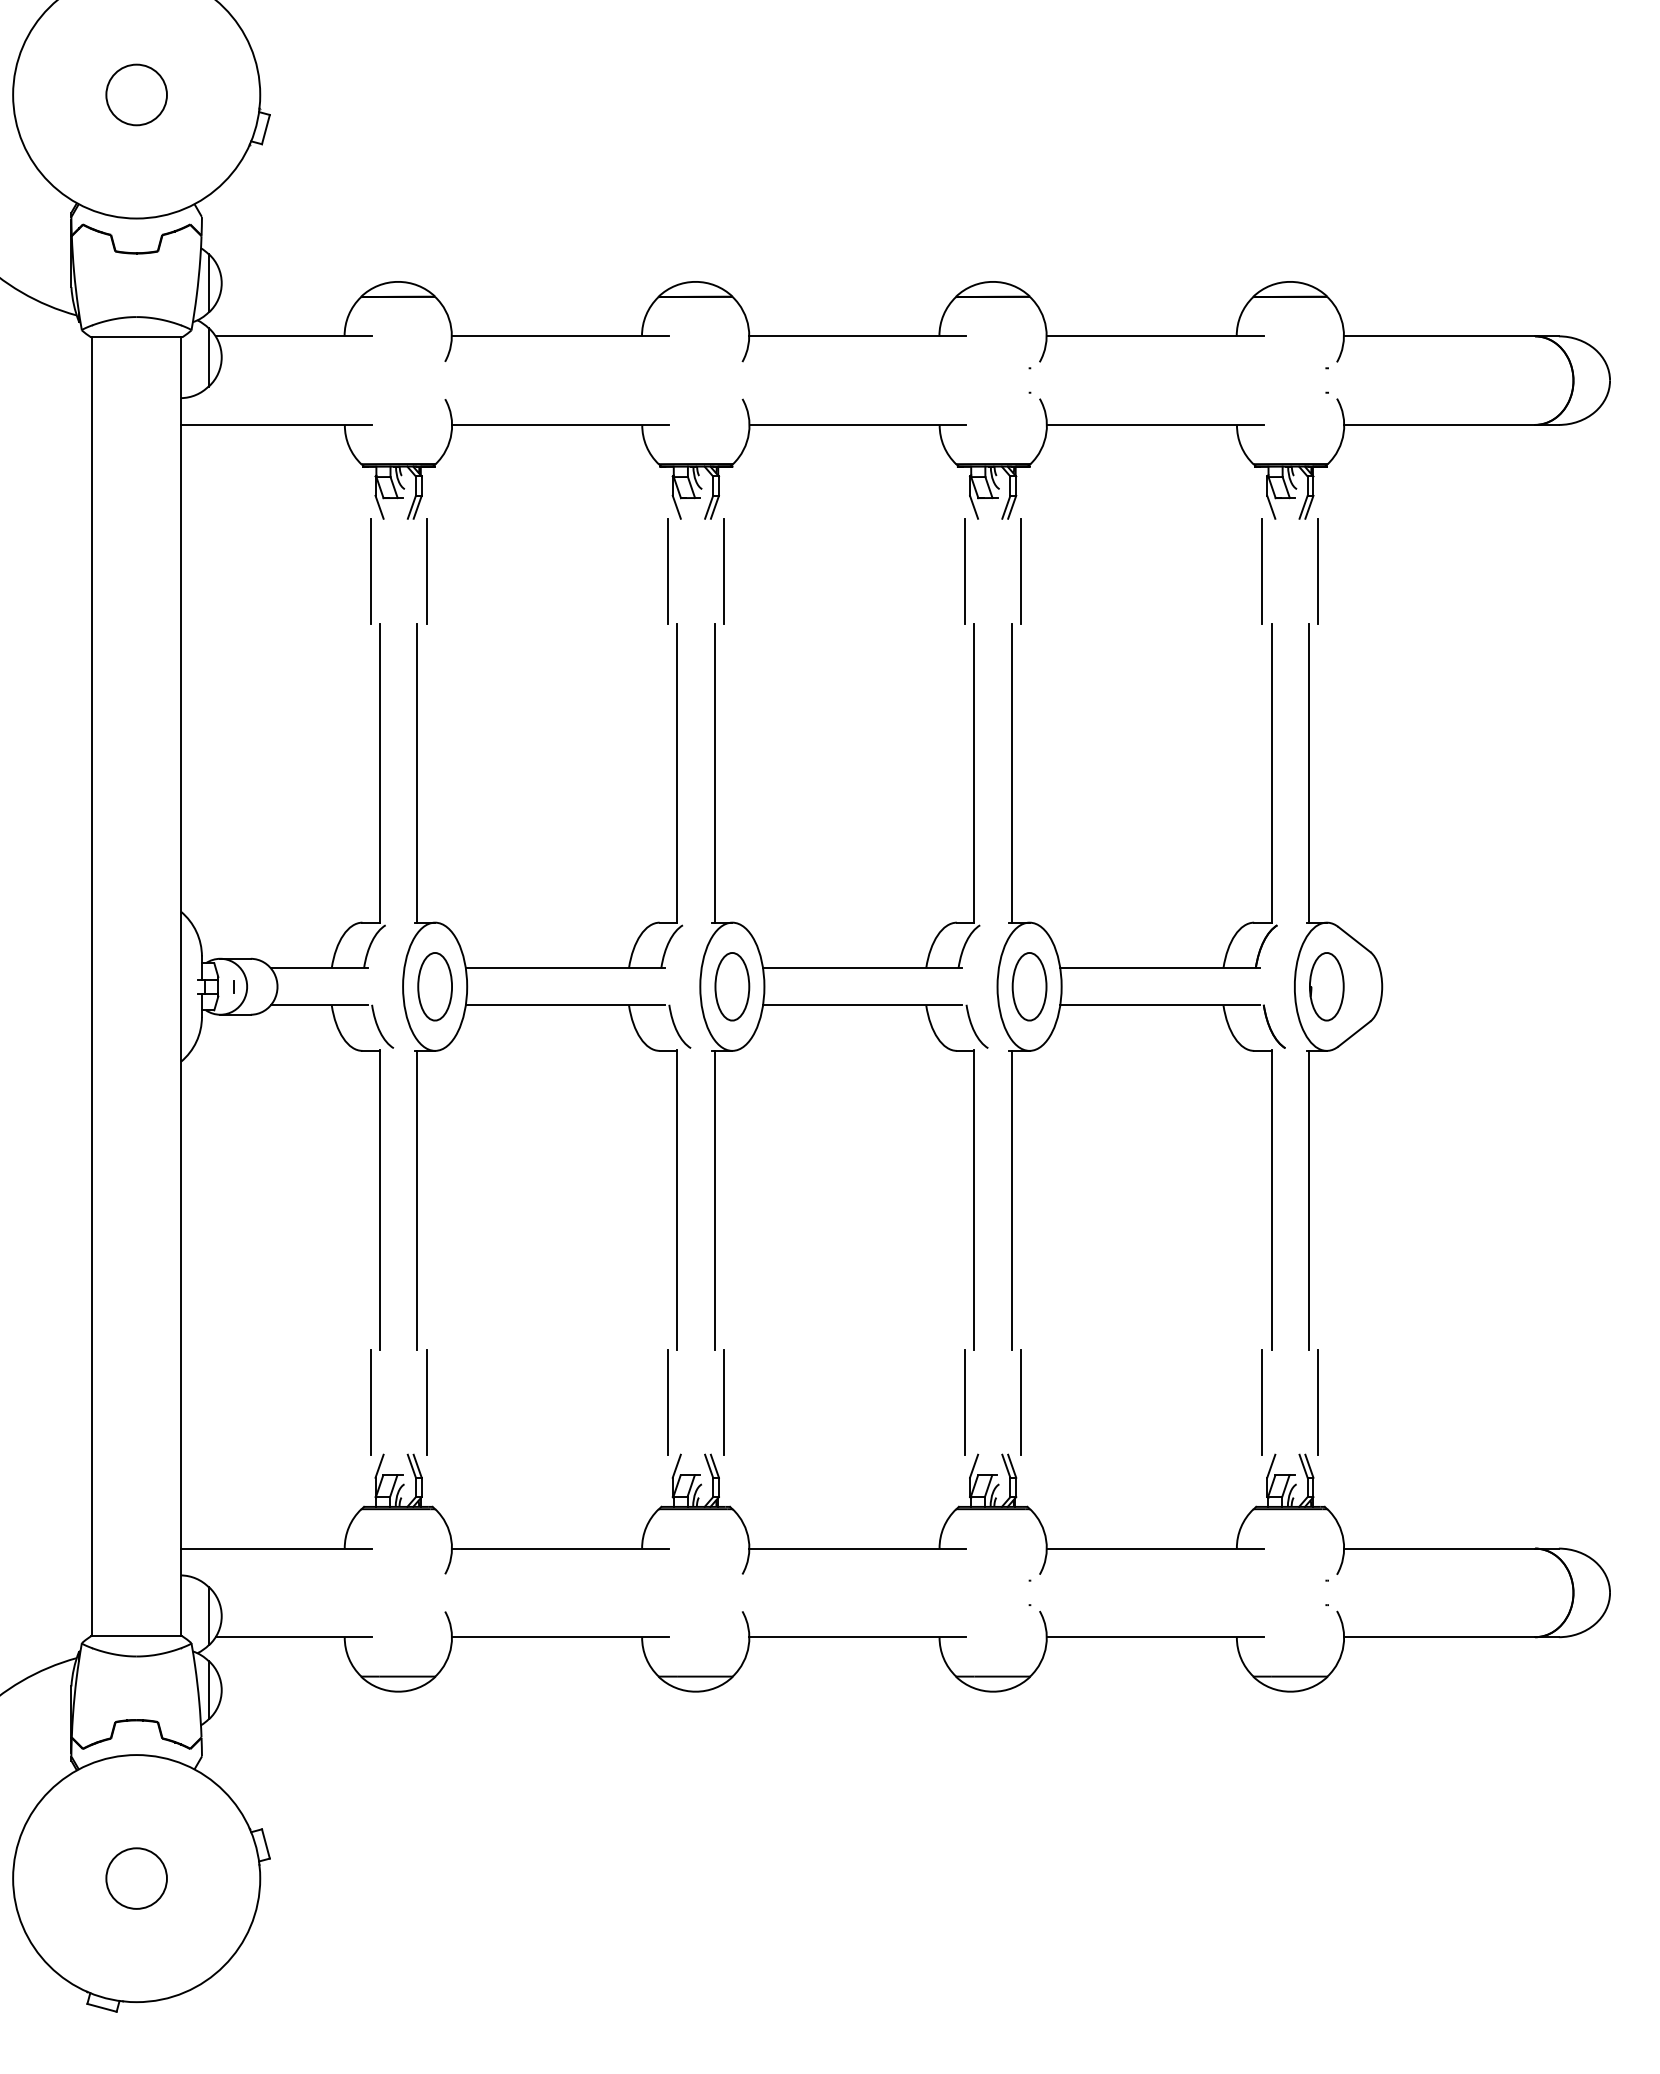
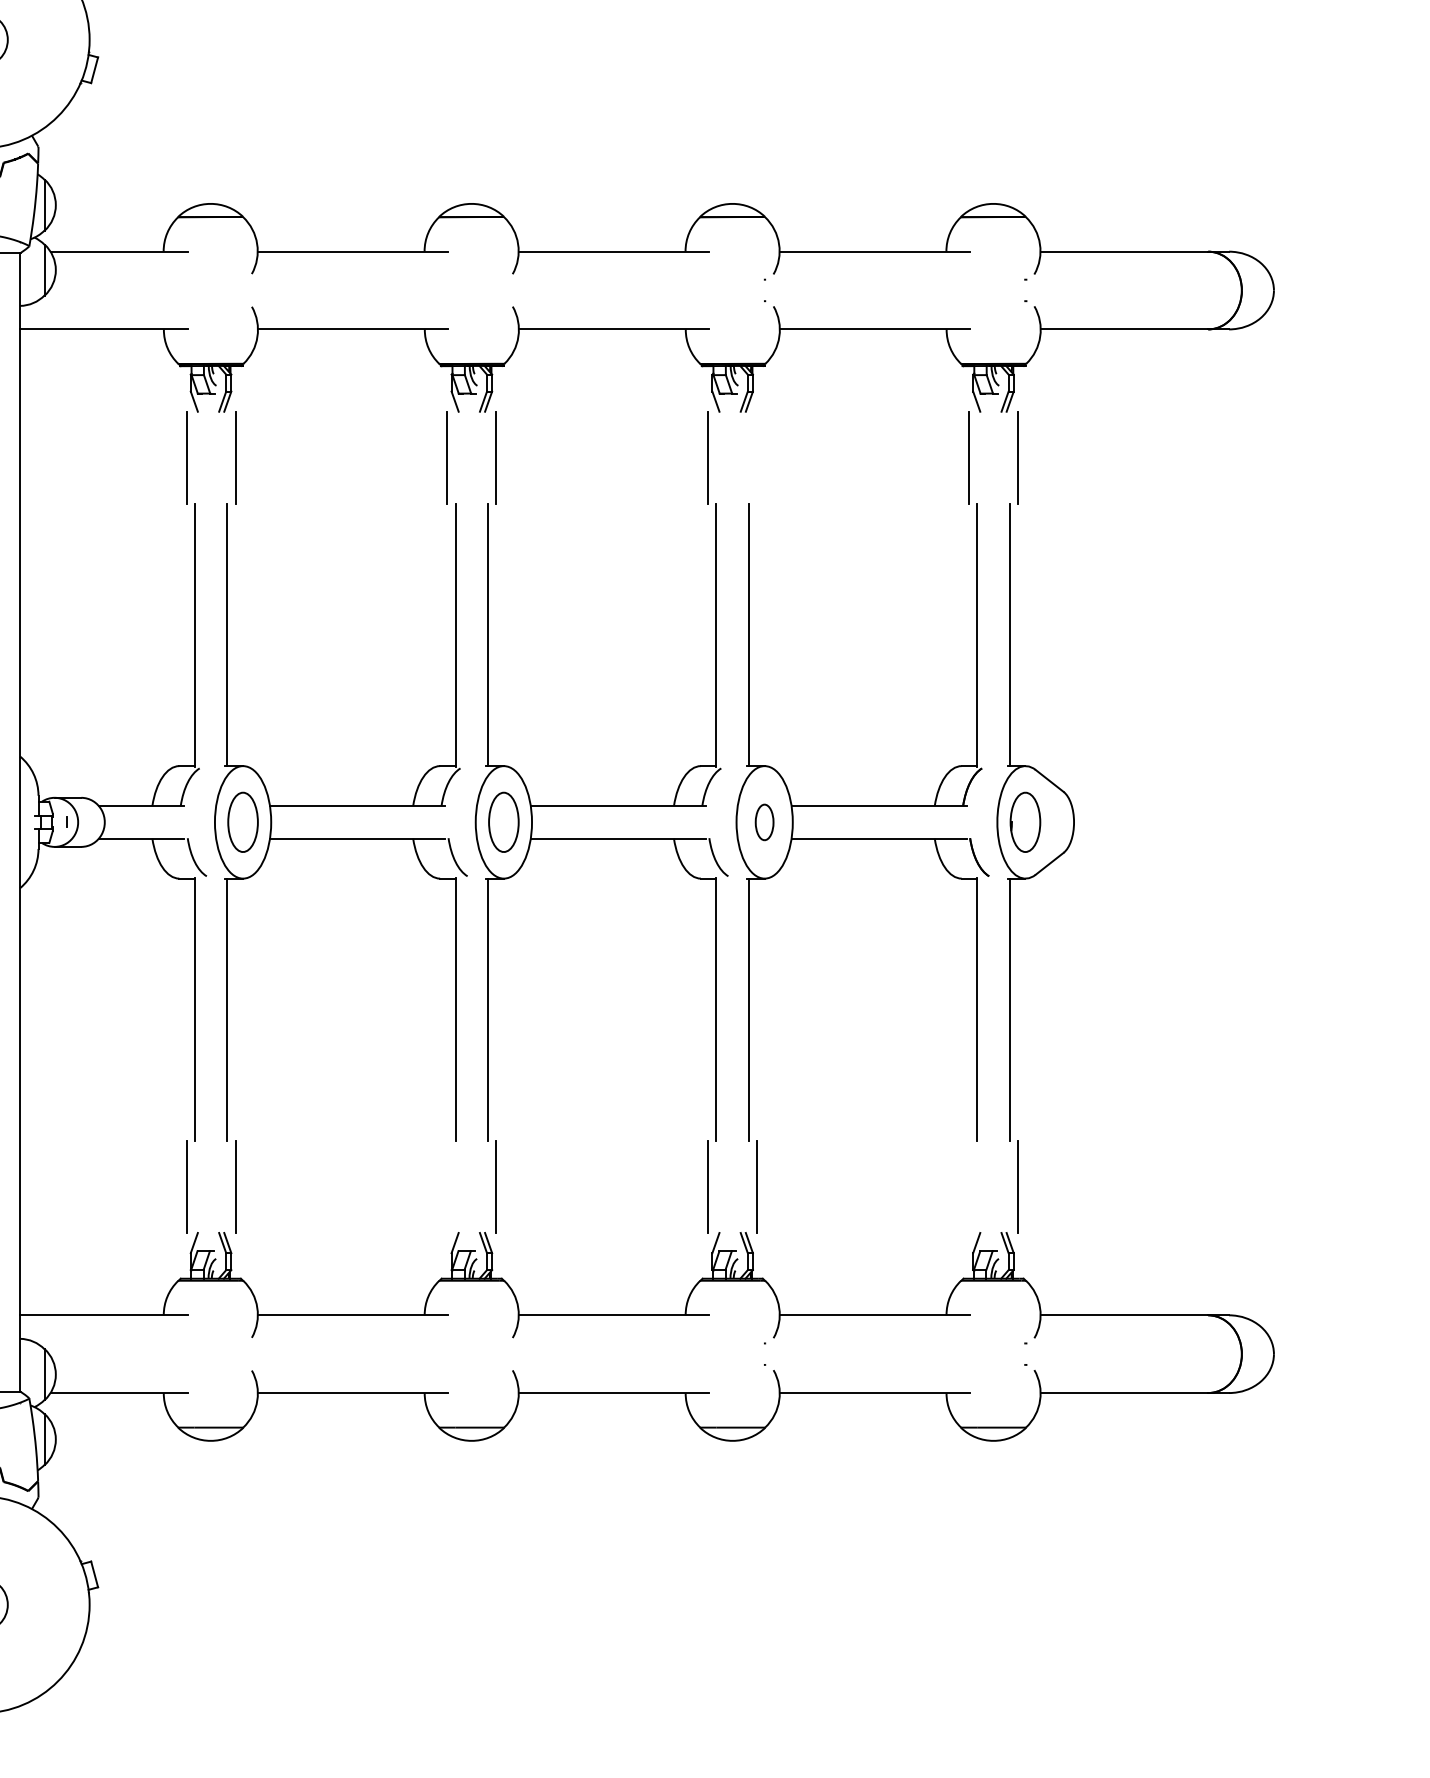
line: (1021, 570) -> (757, 457), removed
part: (1029, 986) -> (764, 822), size x0.6
line: (667, 1401) -> (446, 1186), removed
line: (1262, 1401) -> (969, 1186), removed

